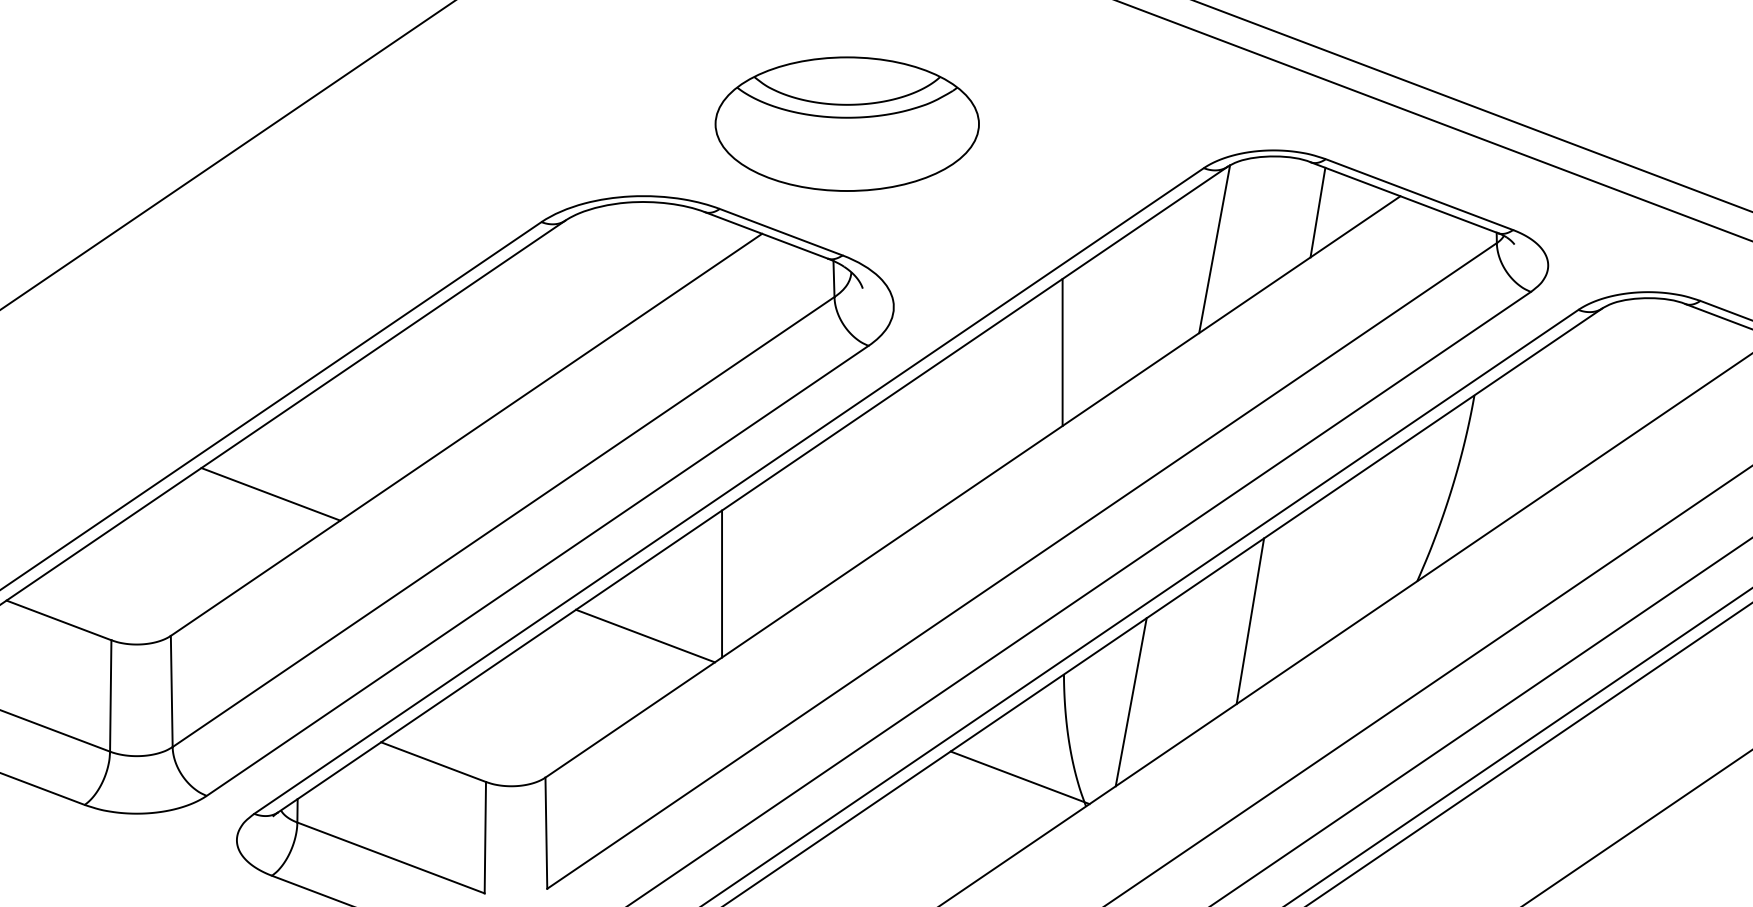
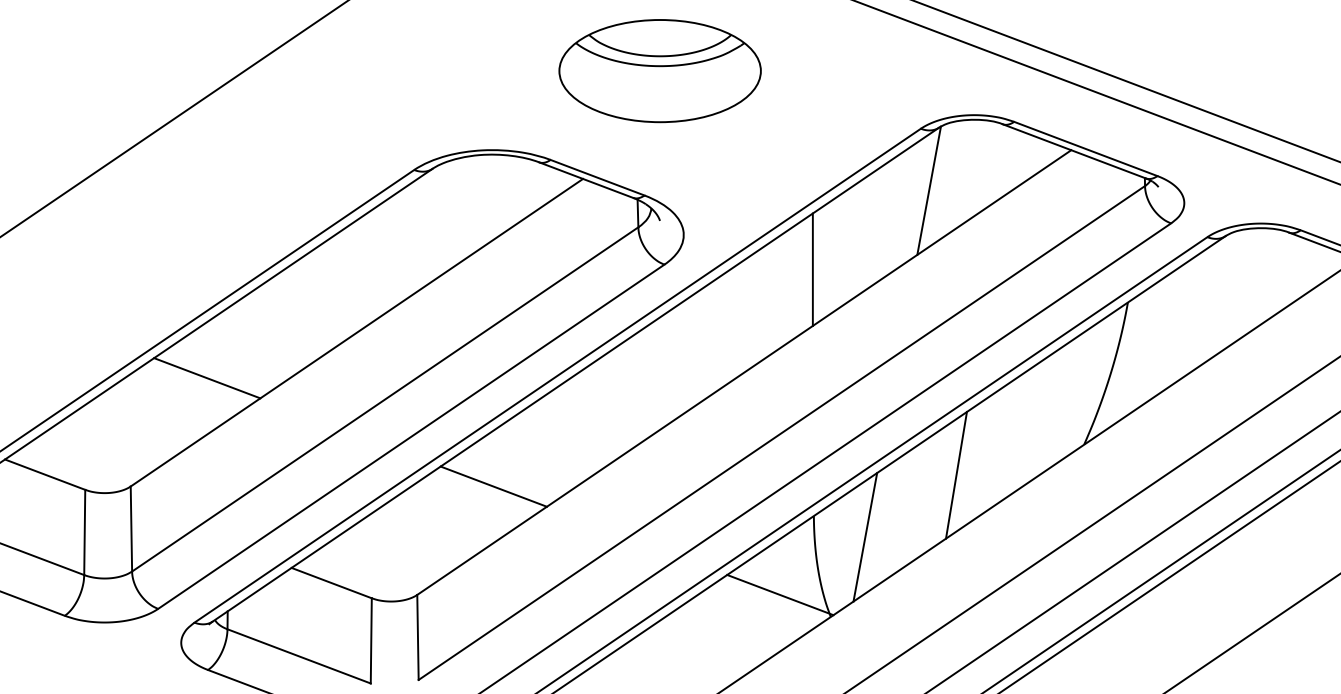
part: (846, 124) -> (659, 71), moved
line: (1317, 212) -> (1007, 162), removed
line: (722, 583) -> (552, 446), removed

